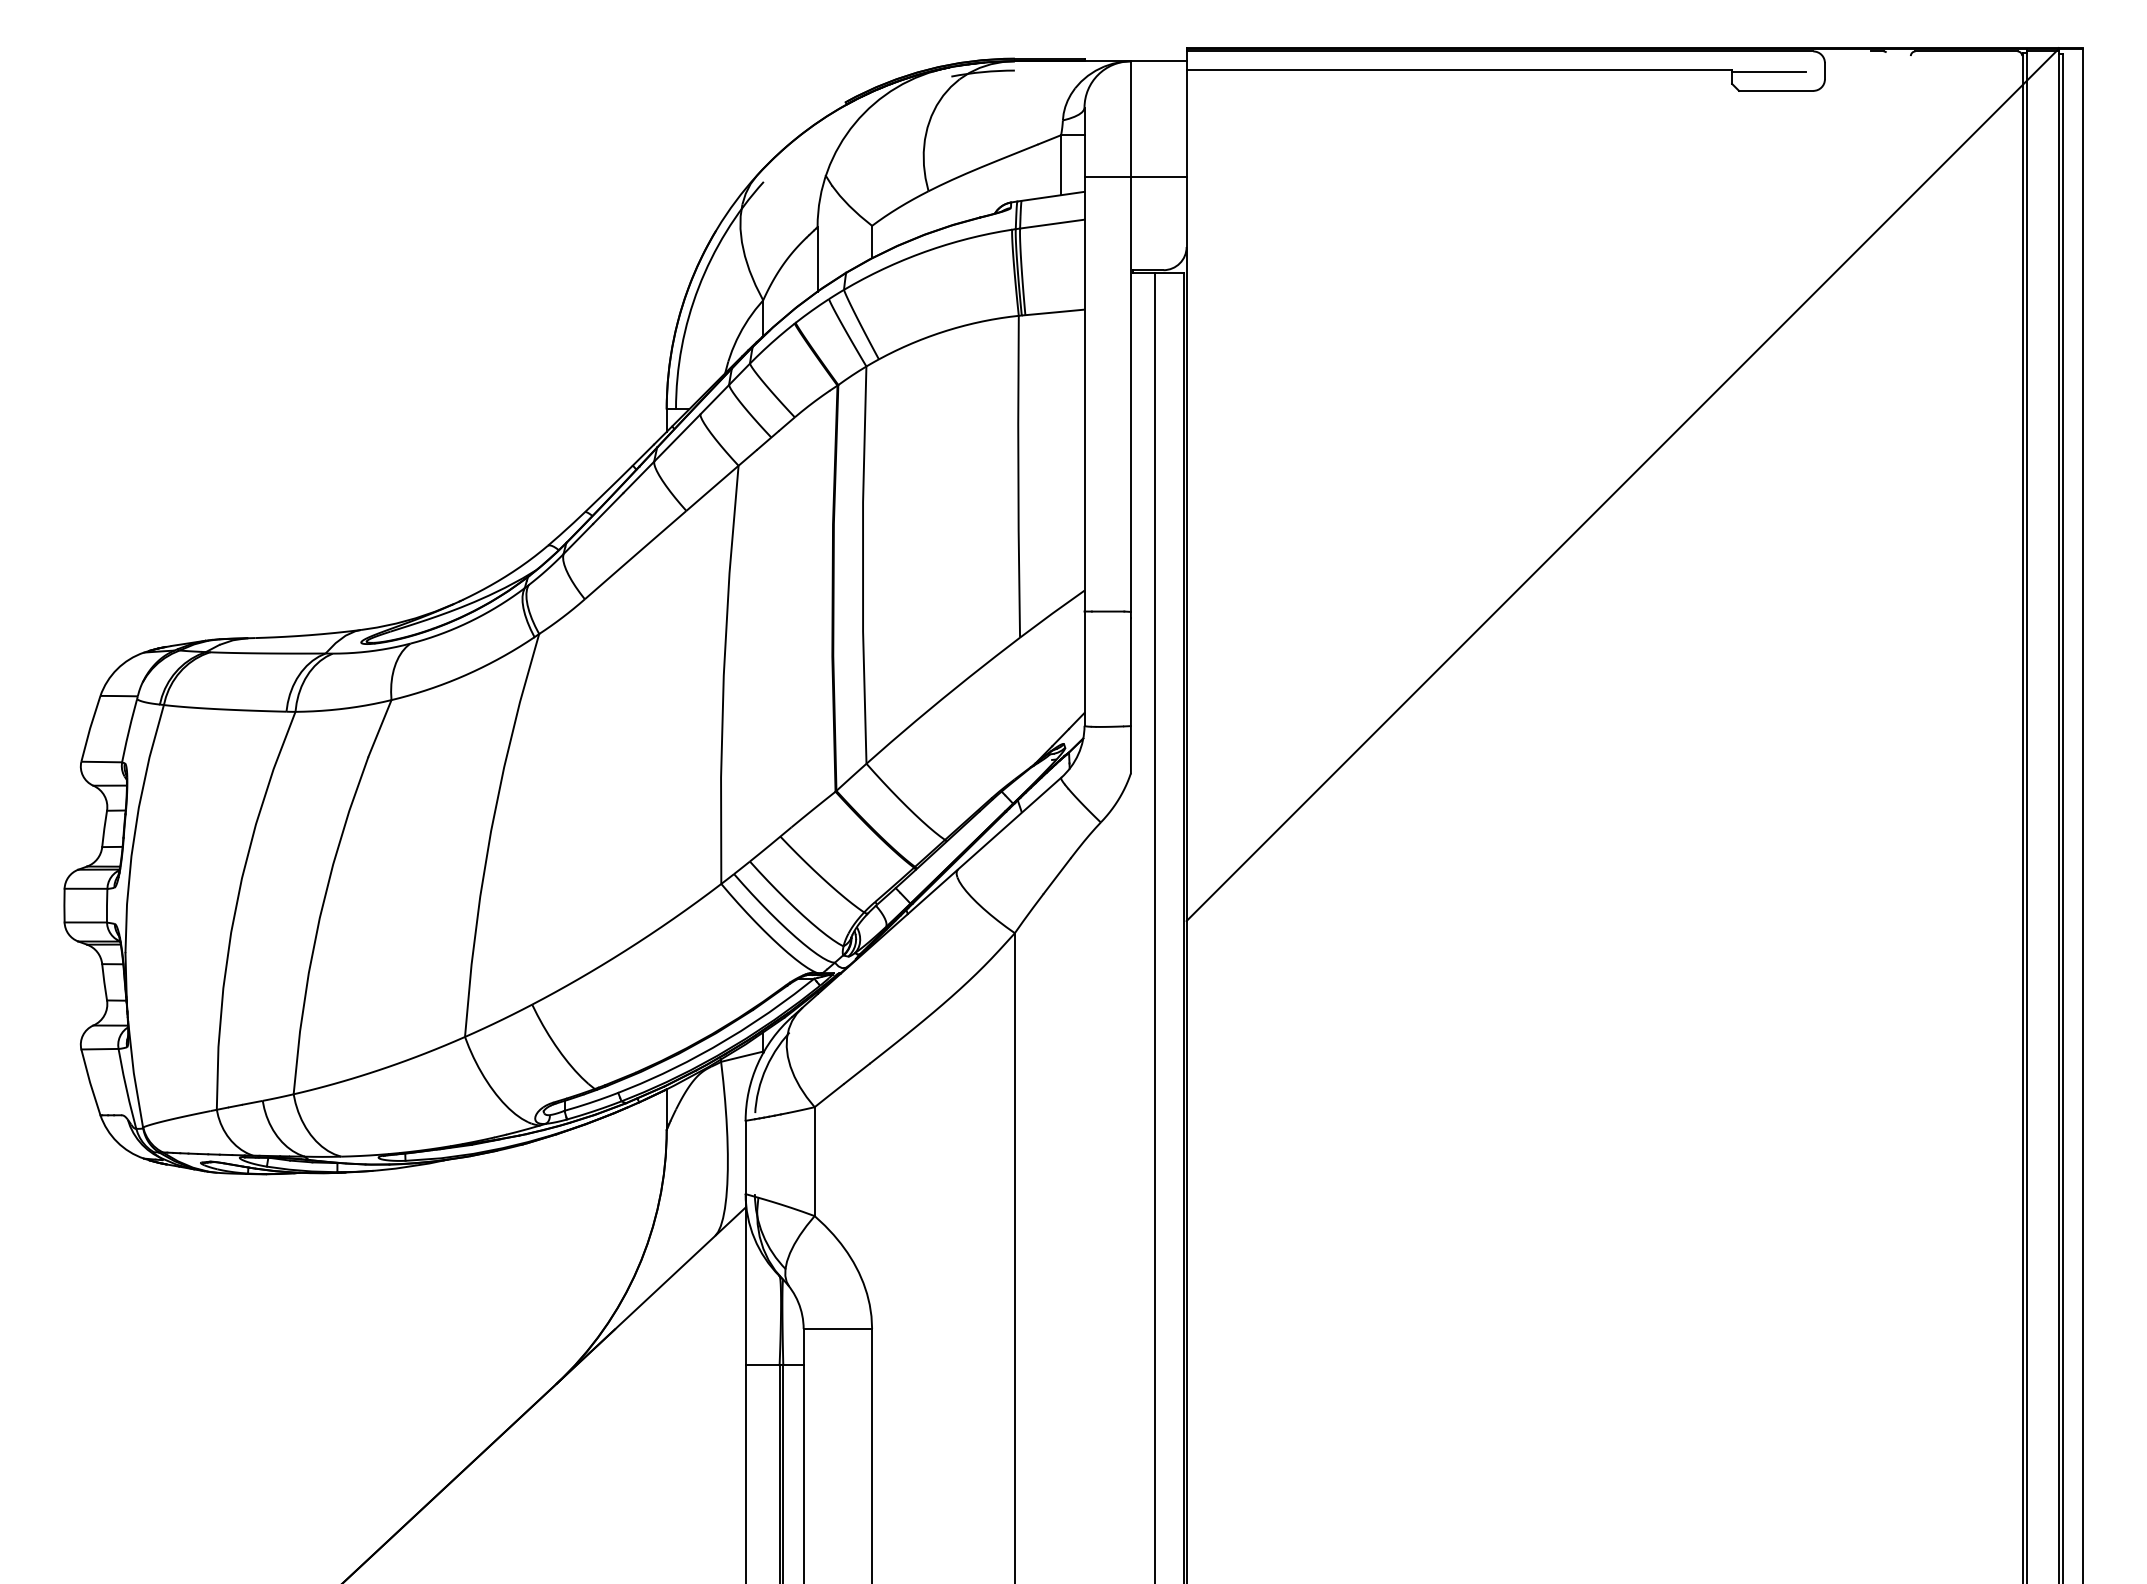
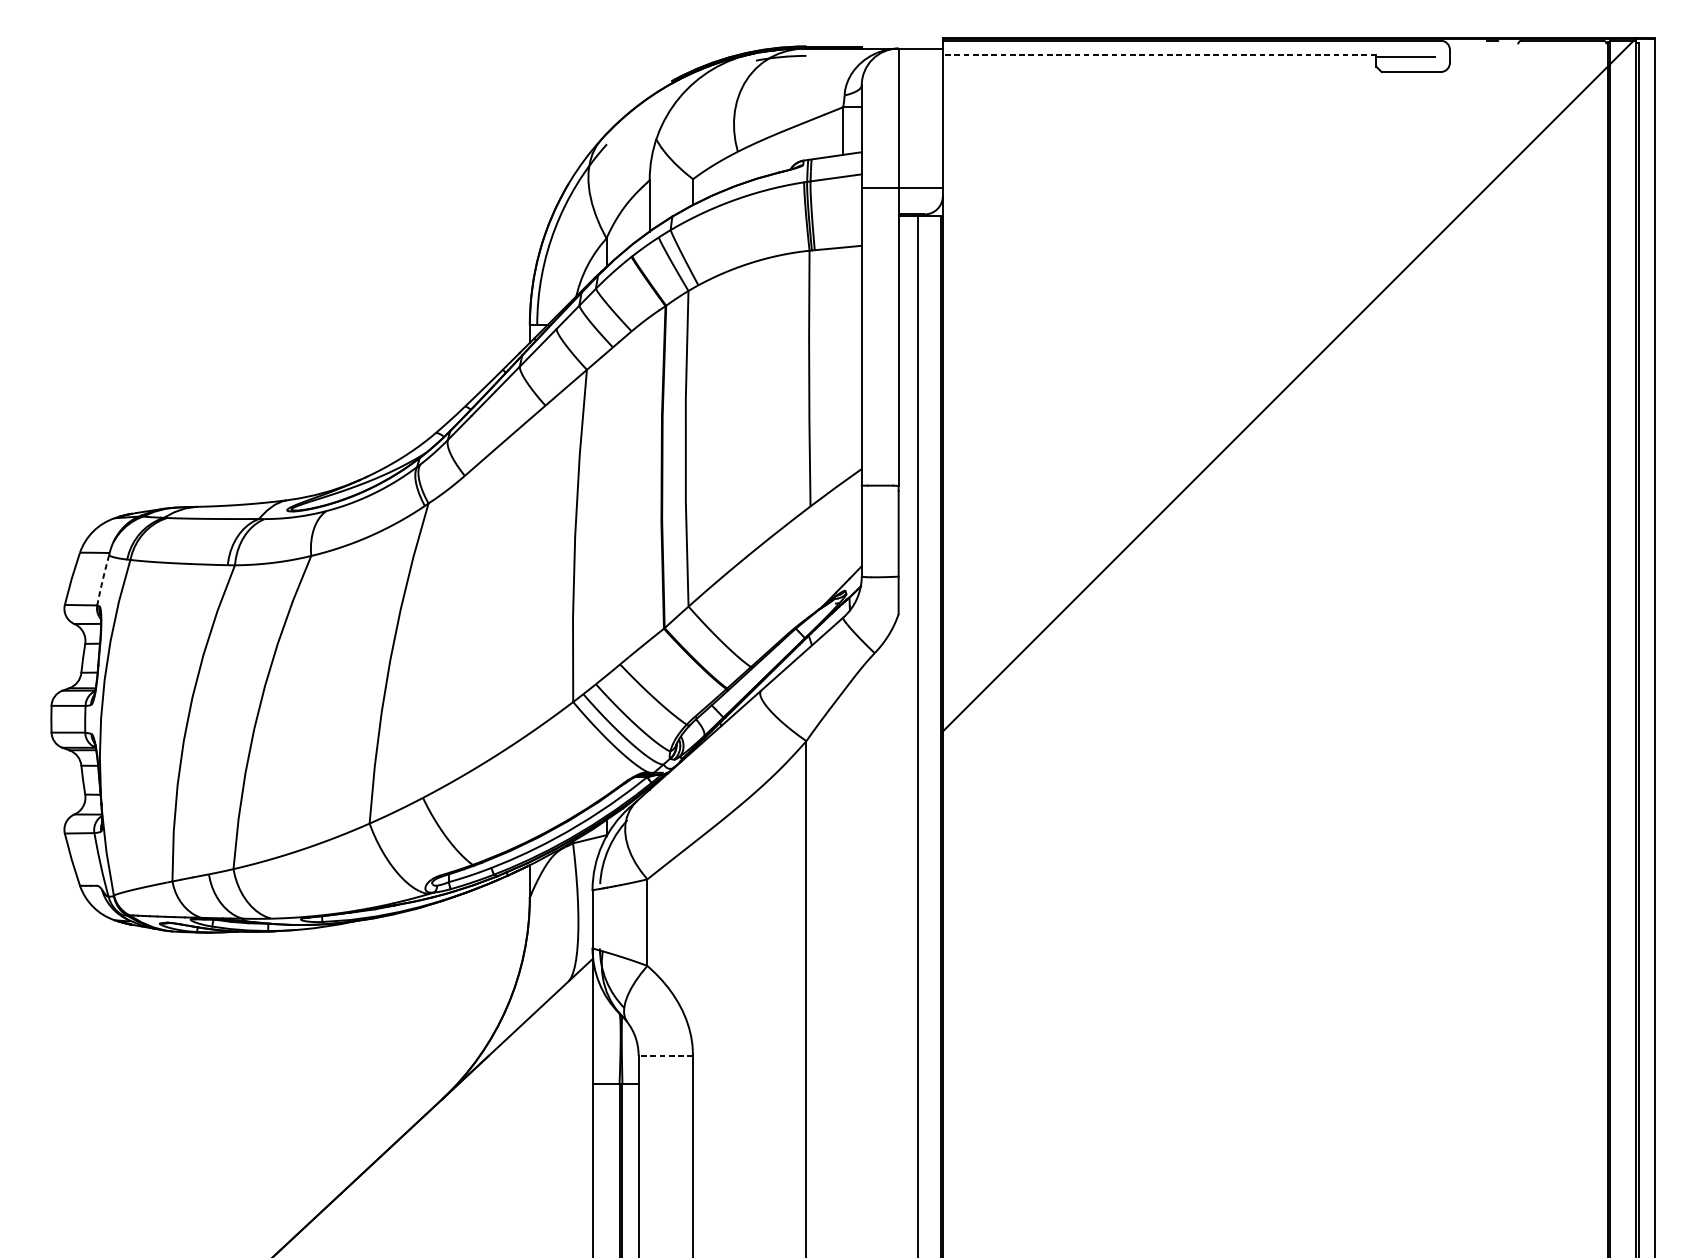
line: (1459, 70) -> (1159, 55), solid -> dashed
line: (1135, 177) -> (902, 188), moved
line: (128, 731) -> (102, 580), solid -> dashed
line: (837, 1329) -> (665, 1055), solid -> dashed

